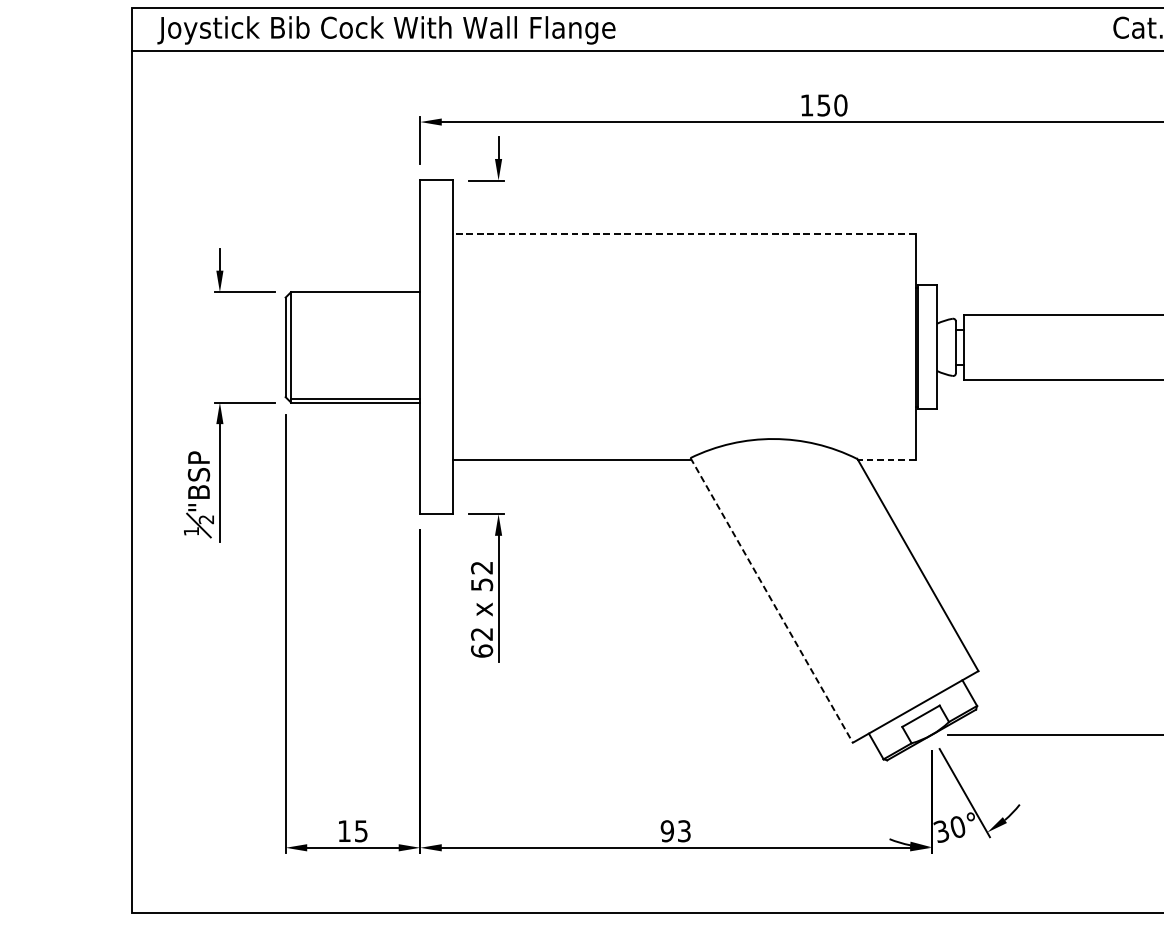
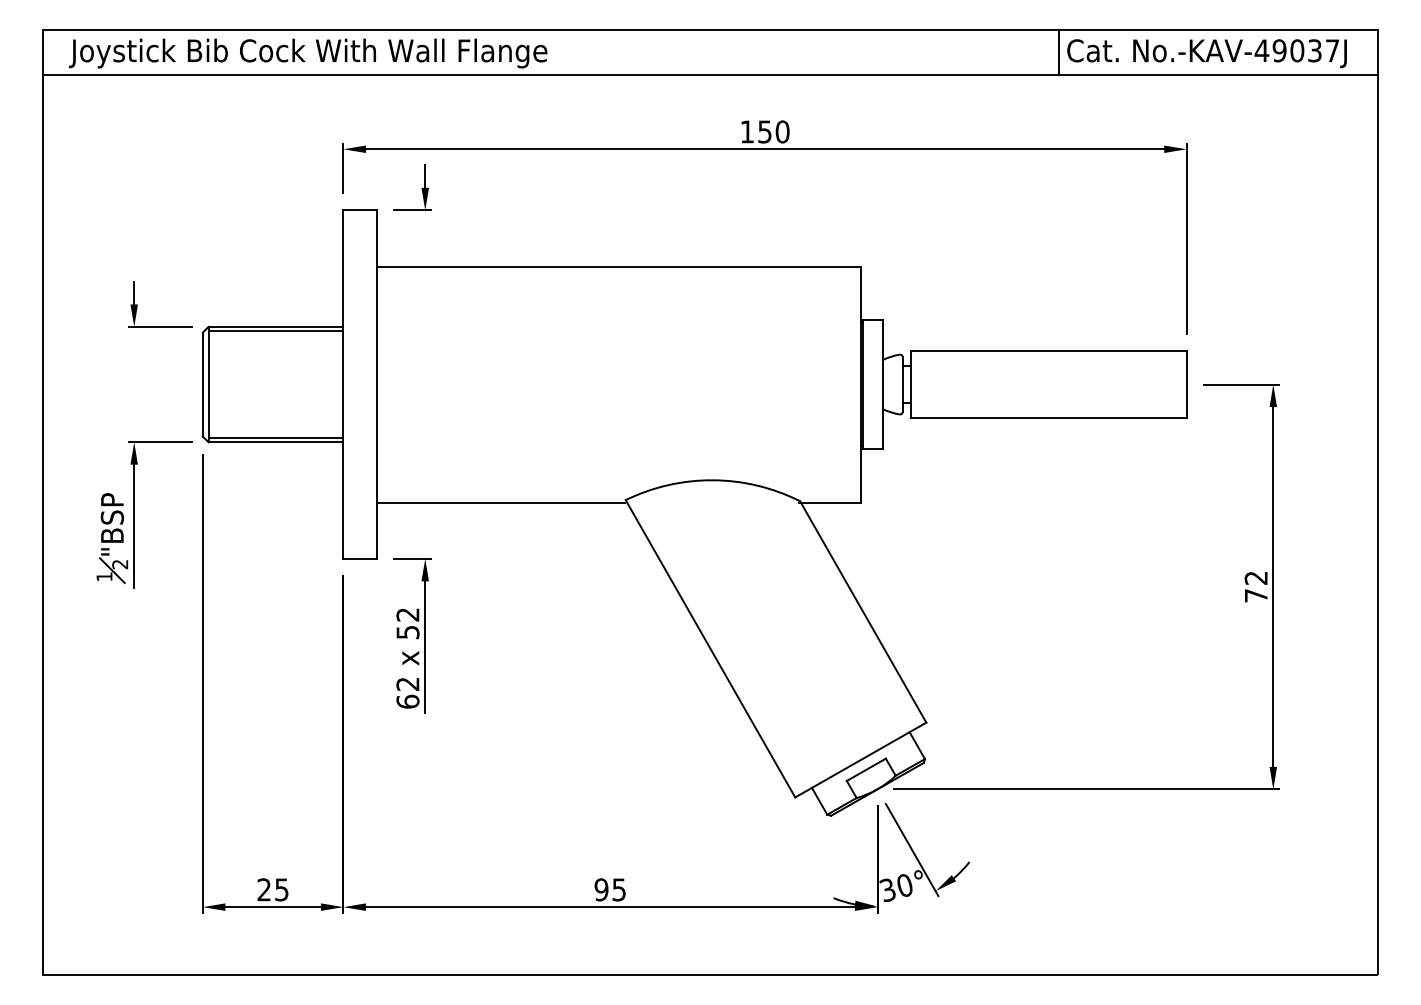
line: (1104, 29) -> (1058, 52), added
line: (683, 234) -> (618, 266), dashed -> solid
line: (355, 296) -> (275, 331), added
line: (885, 460) -> (829, 502), dashed -> solid
line: (771, 601) -> (710, 649), dashed -> solid
text: (343, 830) -> (263, 889), 15 -> 25
text: (684, 830) -> (619, 889), 93 -> 95

